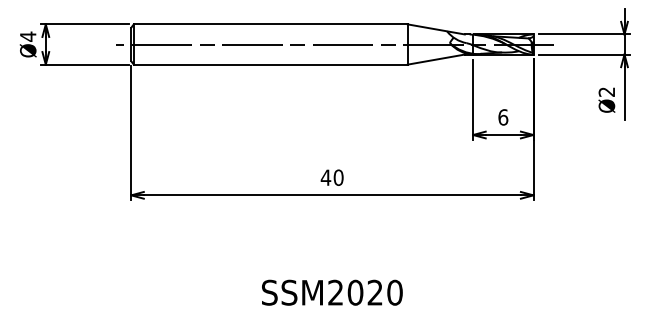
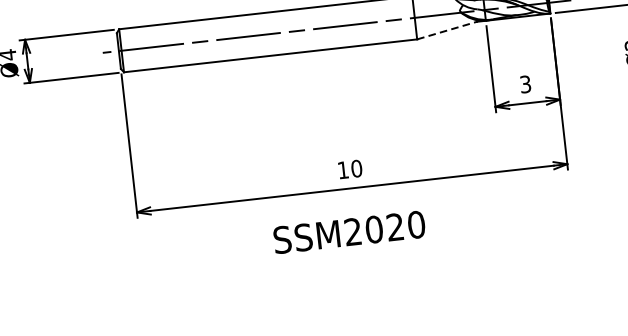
line: (436, 59) -> (447, 30), solid -> dashed
text: (503, 117) -> (525, 84), 6 -> 3
text: (325, 177) -> (342, 170), 40 -> 10
text: (332, 292) -> (349, 232), moved

